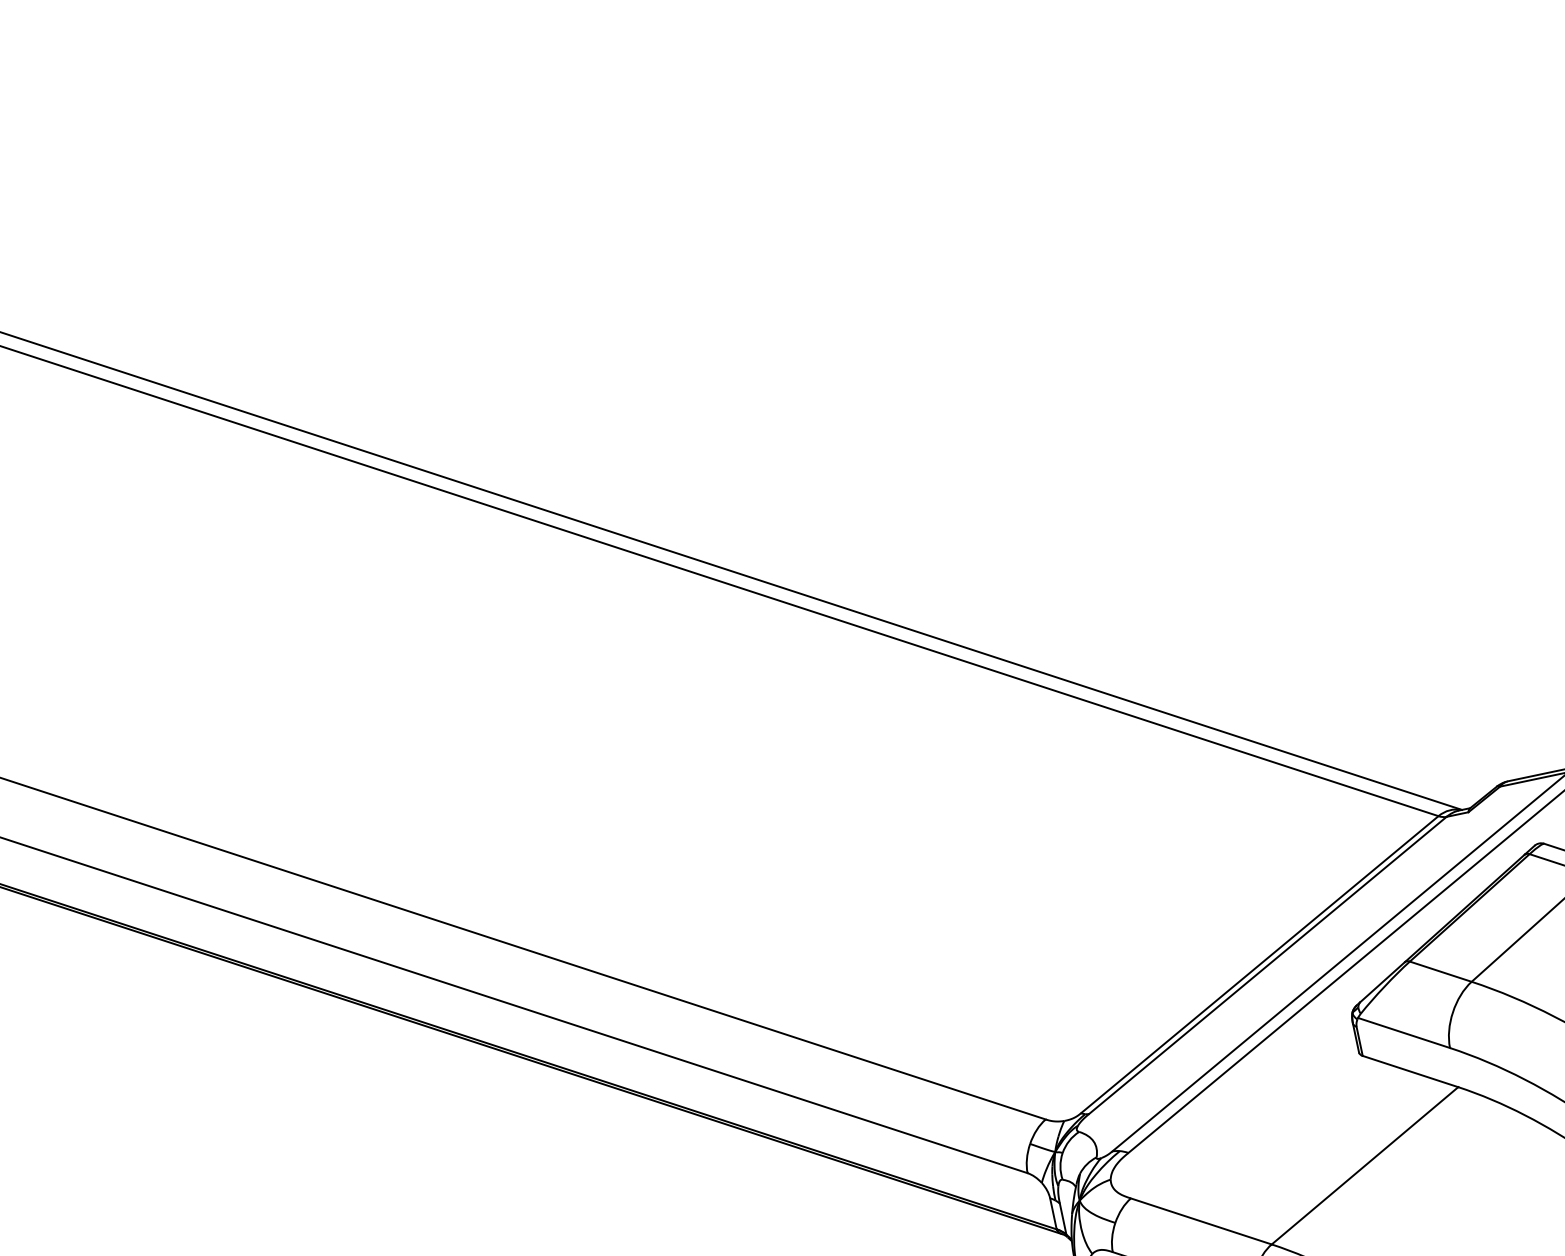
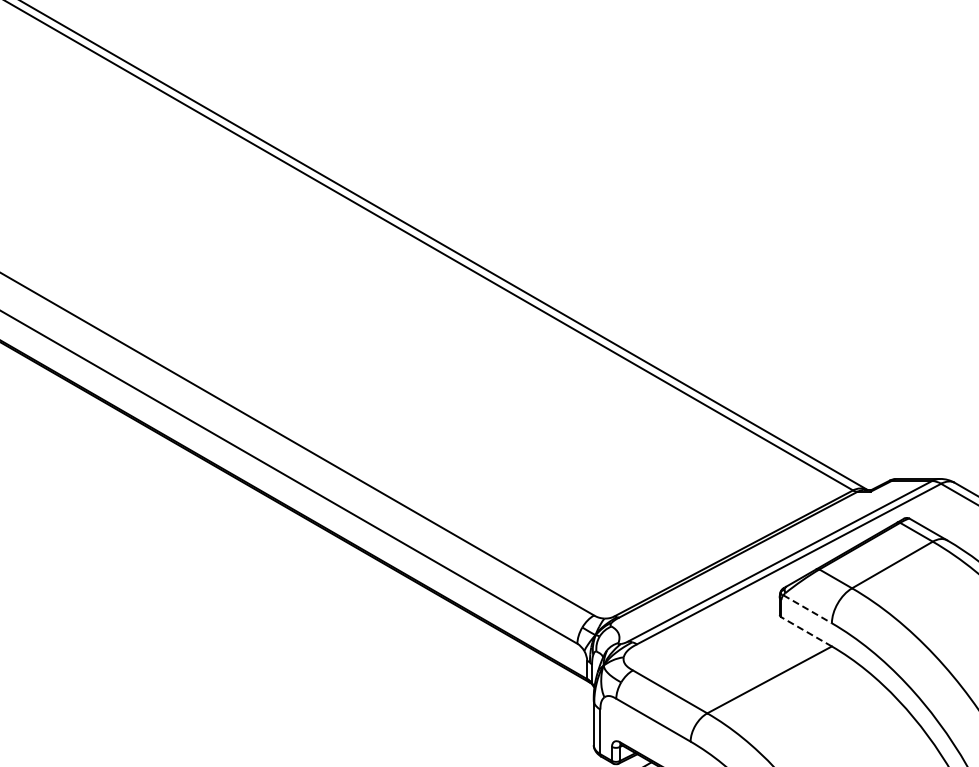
line: (1405, 1033) -> (808, 609), solid -> dashed
line: (1410, 1070) -> (806, 631), solid -> dashed

